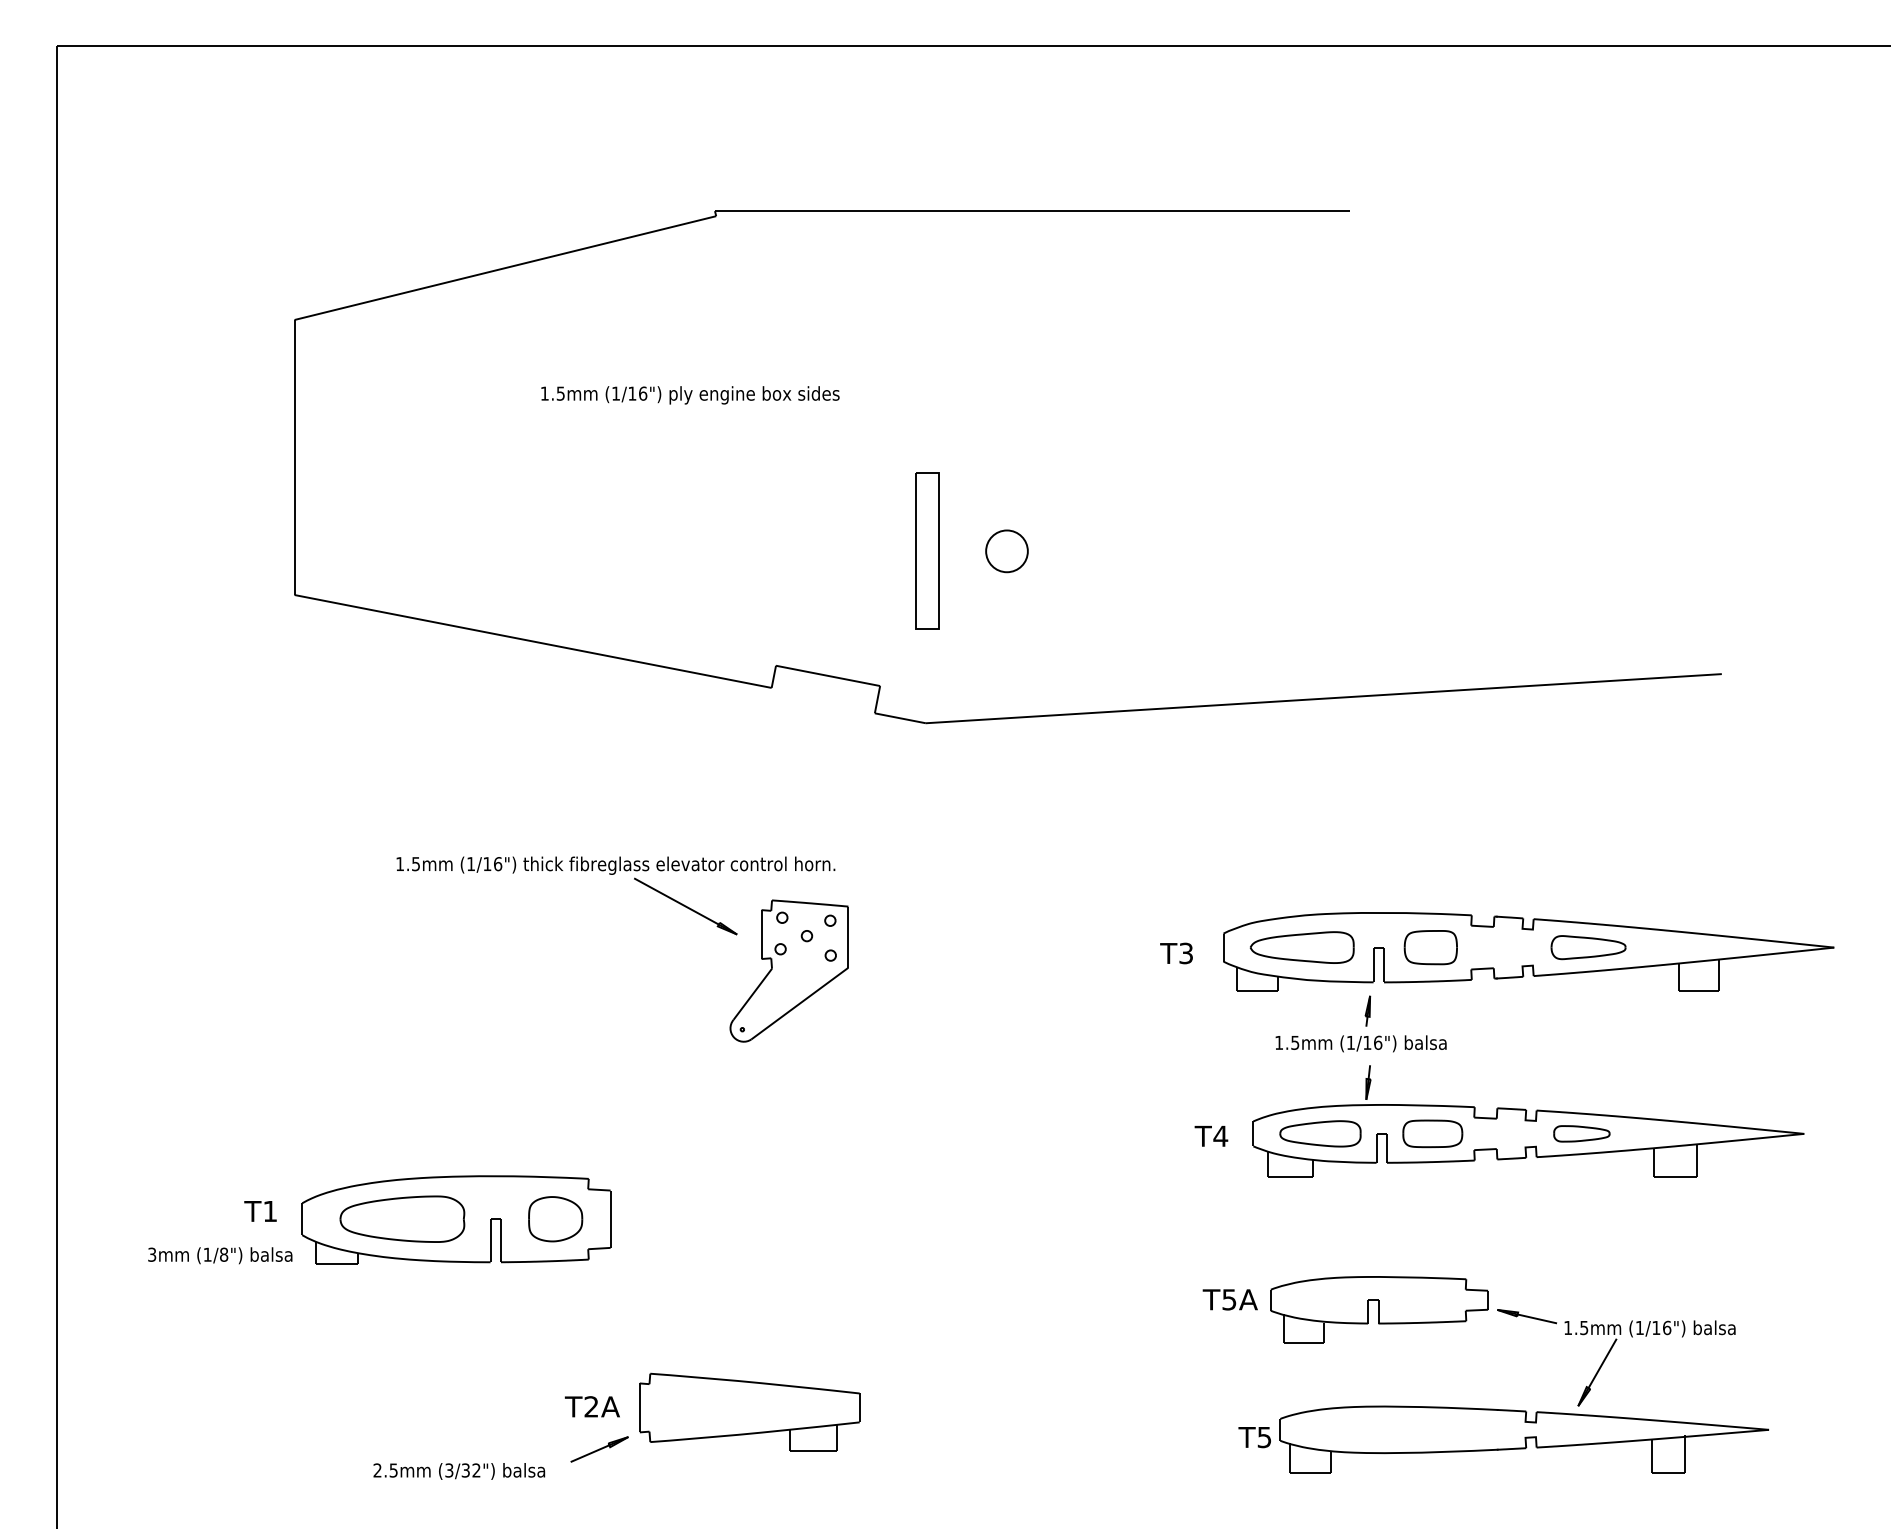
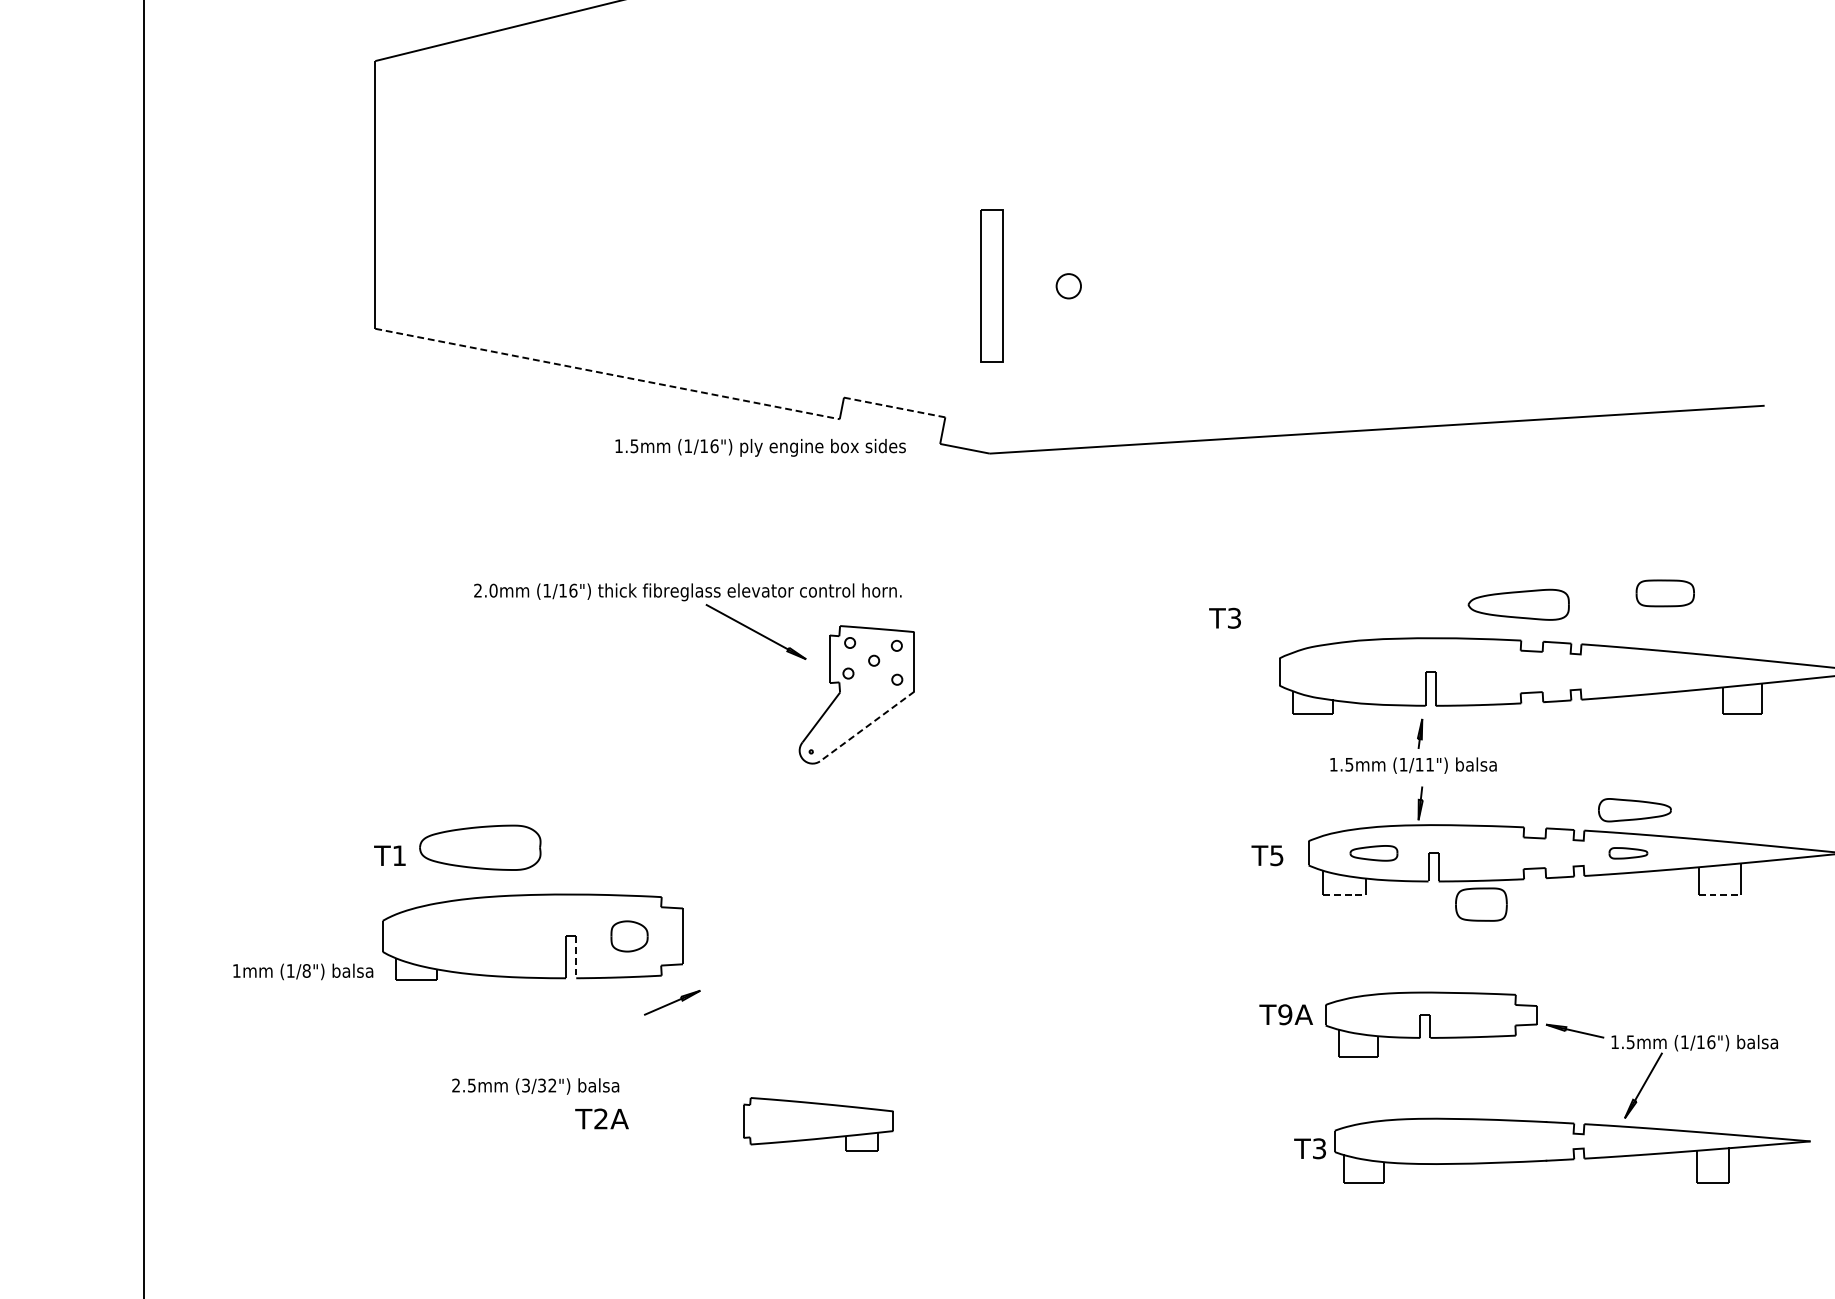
text: (690, 395) -> (760, 448), moved
circle: (1006, 551) -> (1068, 286), size x0.6
line: (533, 641) -> (607, 374), solid -> dashed
line: (828, 675) -> (895, 407), solid -> dashed
text: (408, 864) -> (486, 591), 1.5mm -> 2.0mm
part: (1301, 947) -> (1518, 604), moved
part: (1430, 947) -> (1481, 904), moved
part: (1588, 947) -> (1634, 810), moved
text: (1176, 953) -> (1225, 618), moved
line: (799, 1003) -> (866, 726), solid -> dashed
text: (1378, 1042) -> (1430, 764), (1/16") -> (1/11")
part: (1320, 1133) -> (1373, 852), size x0.6
part: (1432, 1133) -> (1665, 593), moved
part: (1581, 1133) -> (1628, 852), size x0.7
text: (1220, 1136) -> (1276, 855), T4 -> T5
line: (1291, 1176) -> (1345, 894), solid -> dashed
line: (1675, 1176) -> (1719, 894), solid -> dashed
text: (260, 1211) -> (389, 855), moved
part: (402, 1218) -> (480, 847), moved
part: (555, 1219) -> (629, 936), size x0.7
line: (500, 1240) -> (575, 957), solid -> dashed
text: (152, 1254) -> (237, 970), 3mm -> 1mm
text: (1229, 1299) -> (1285, 1014), T5A -> T9A
text: (591, 1406) -> (601, 1118), moved
part: (749, 1411) -> (818, 1123), size x0.7
text: (1264, 1436) -> (1319, 1147), T5 -> T3
part: (599, 1449) -> (672, 1002), moved
text: (459, 1471) -> (535, 1086), moved

